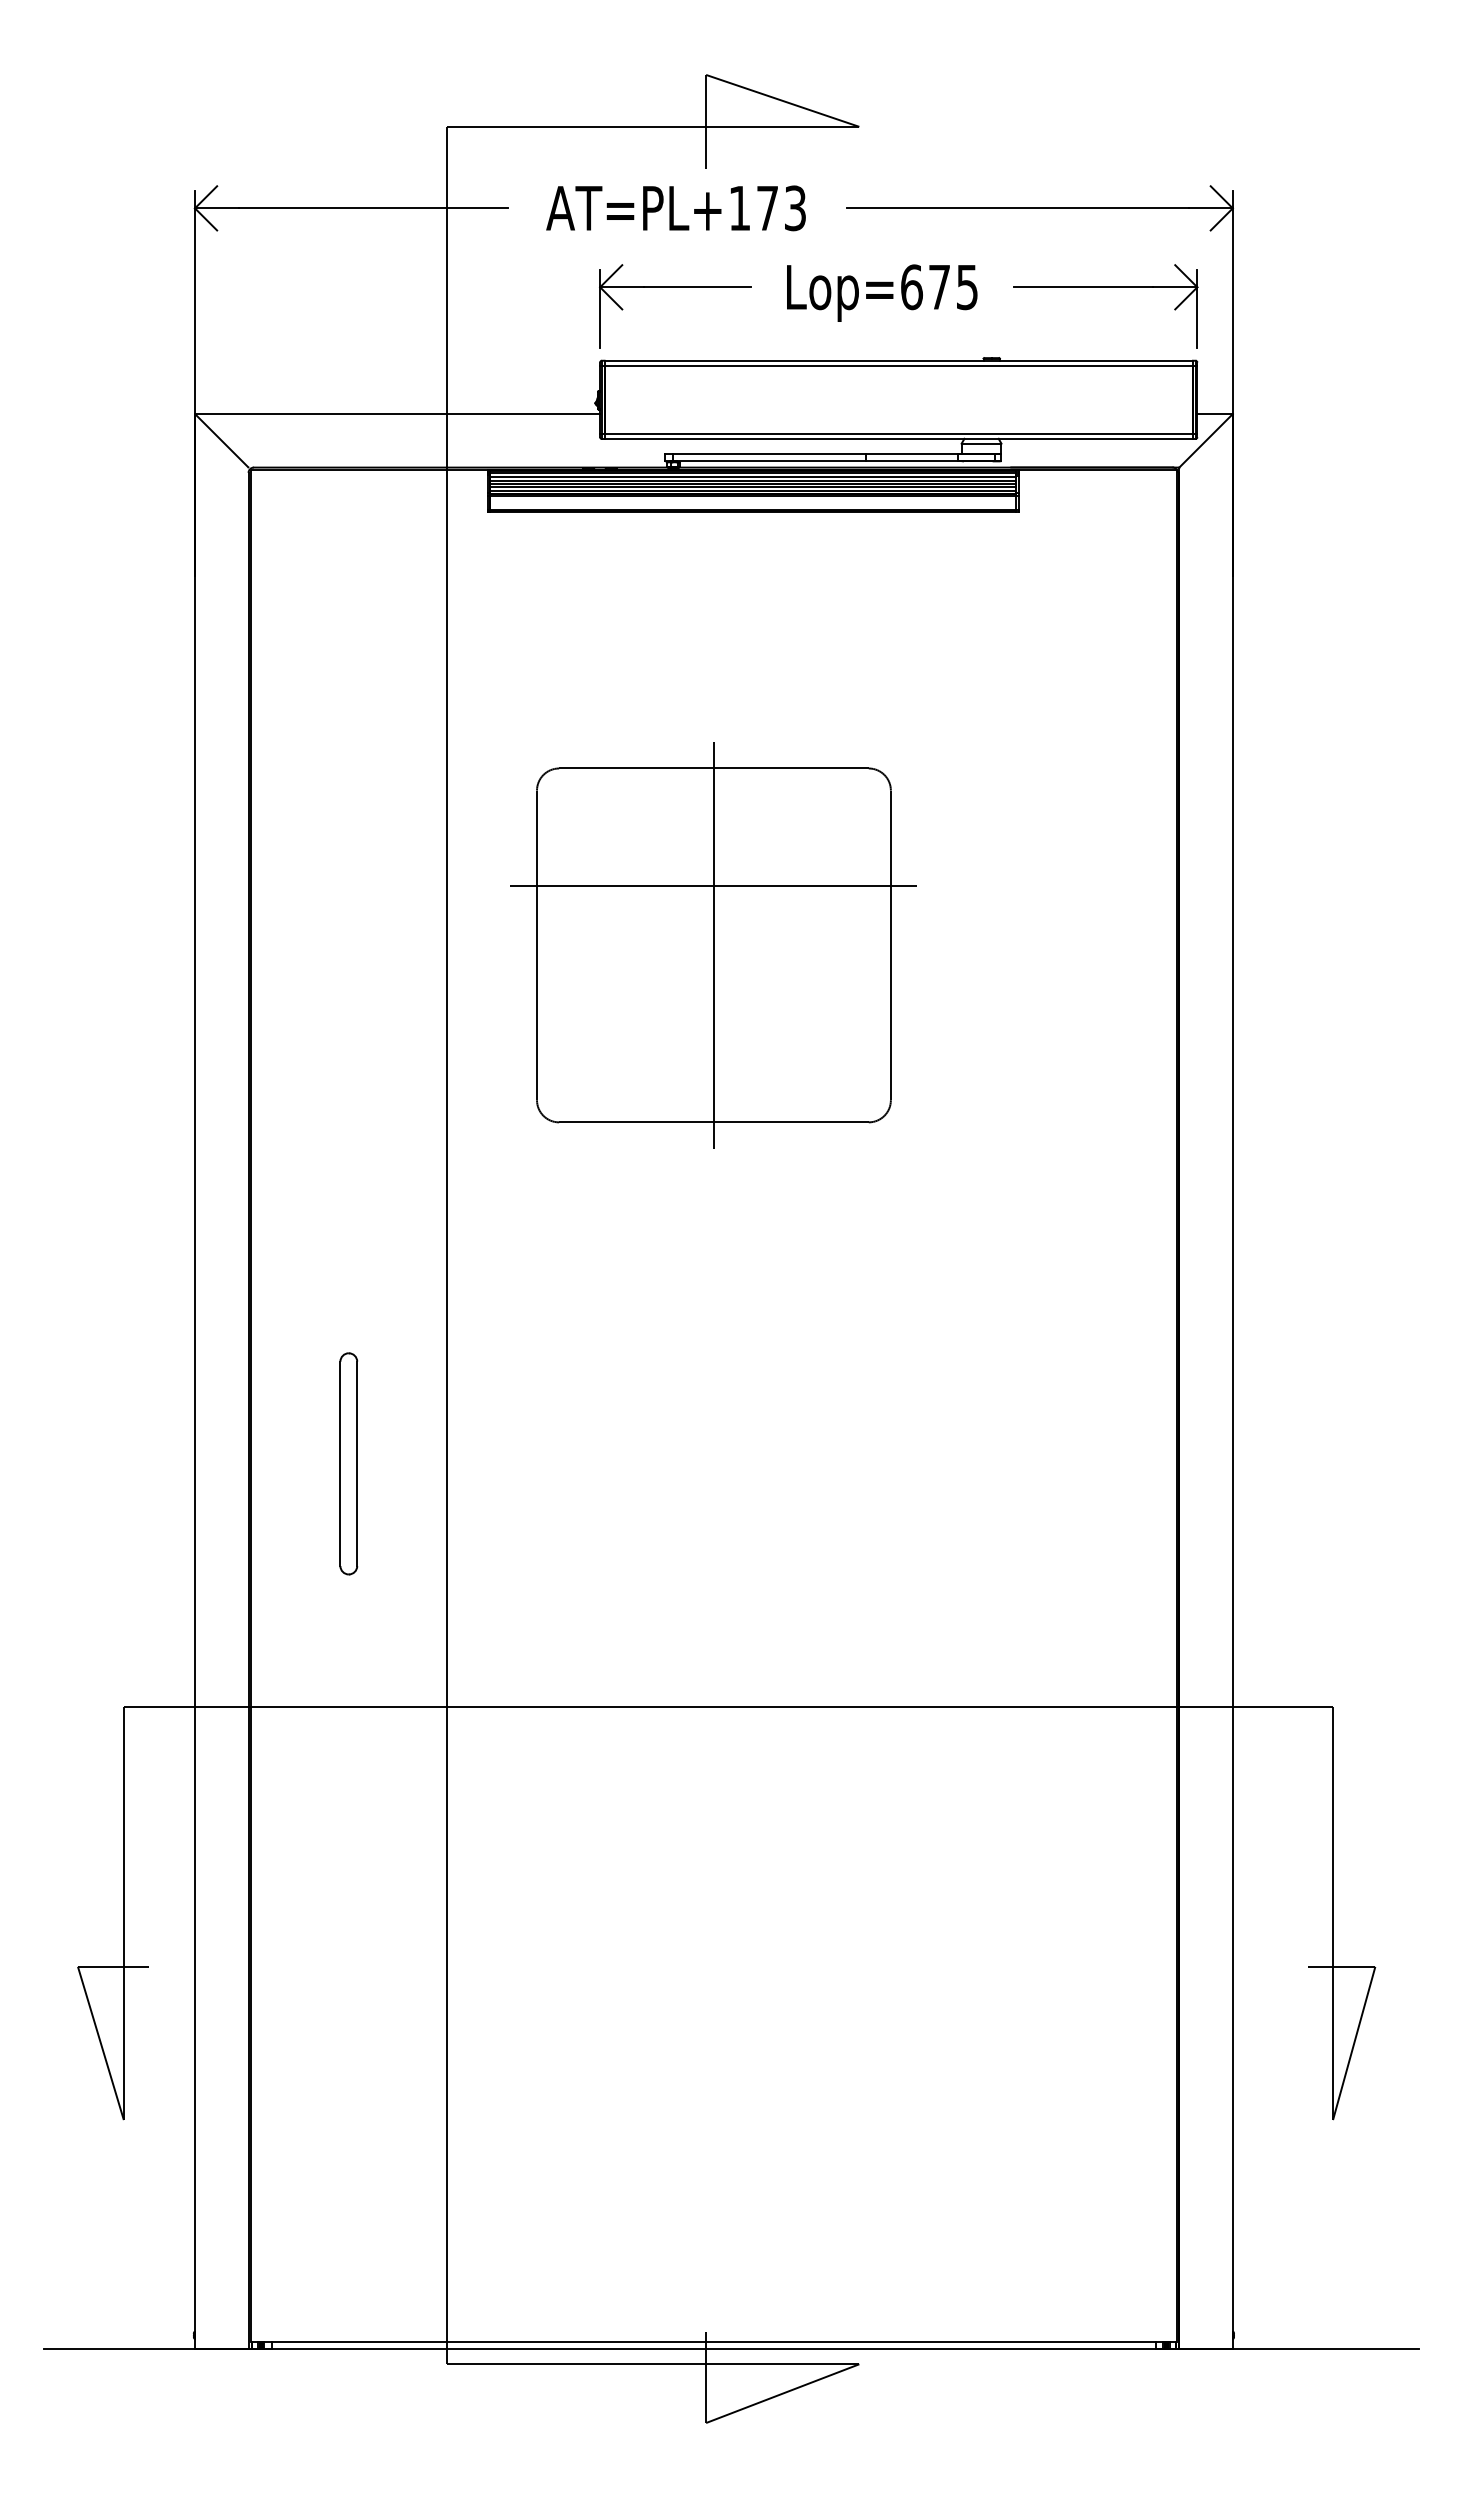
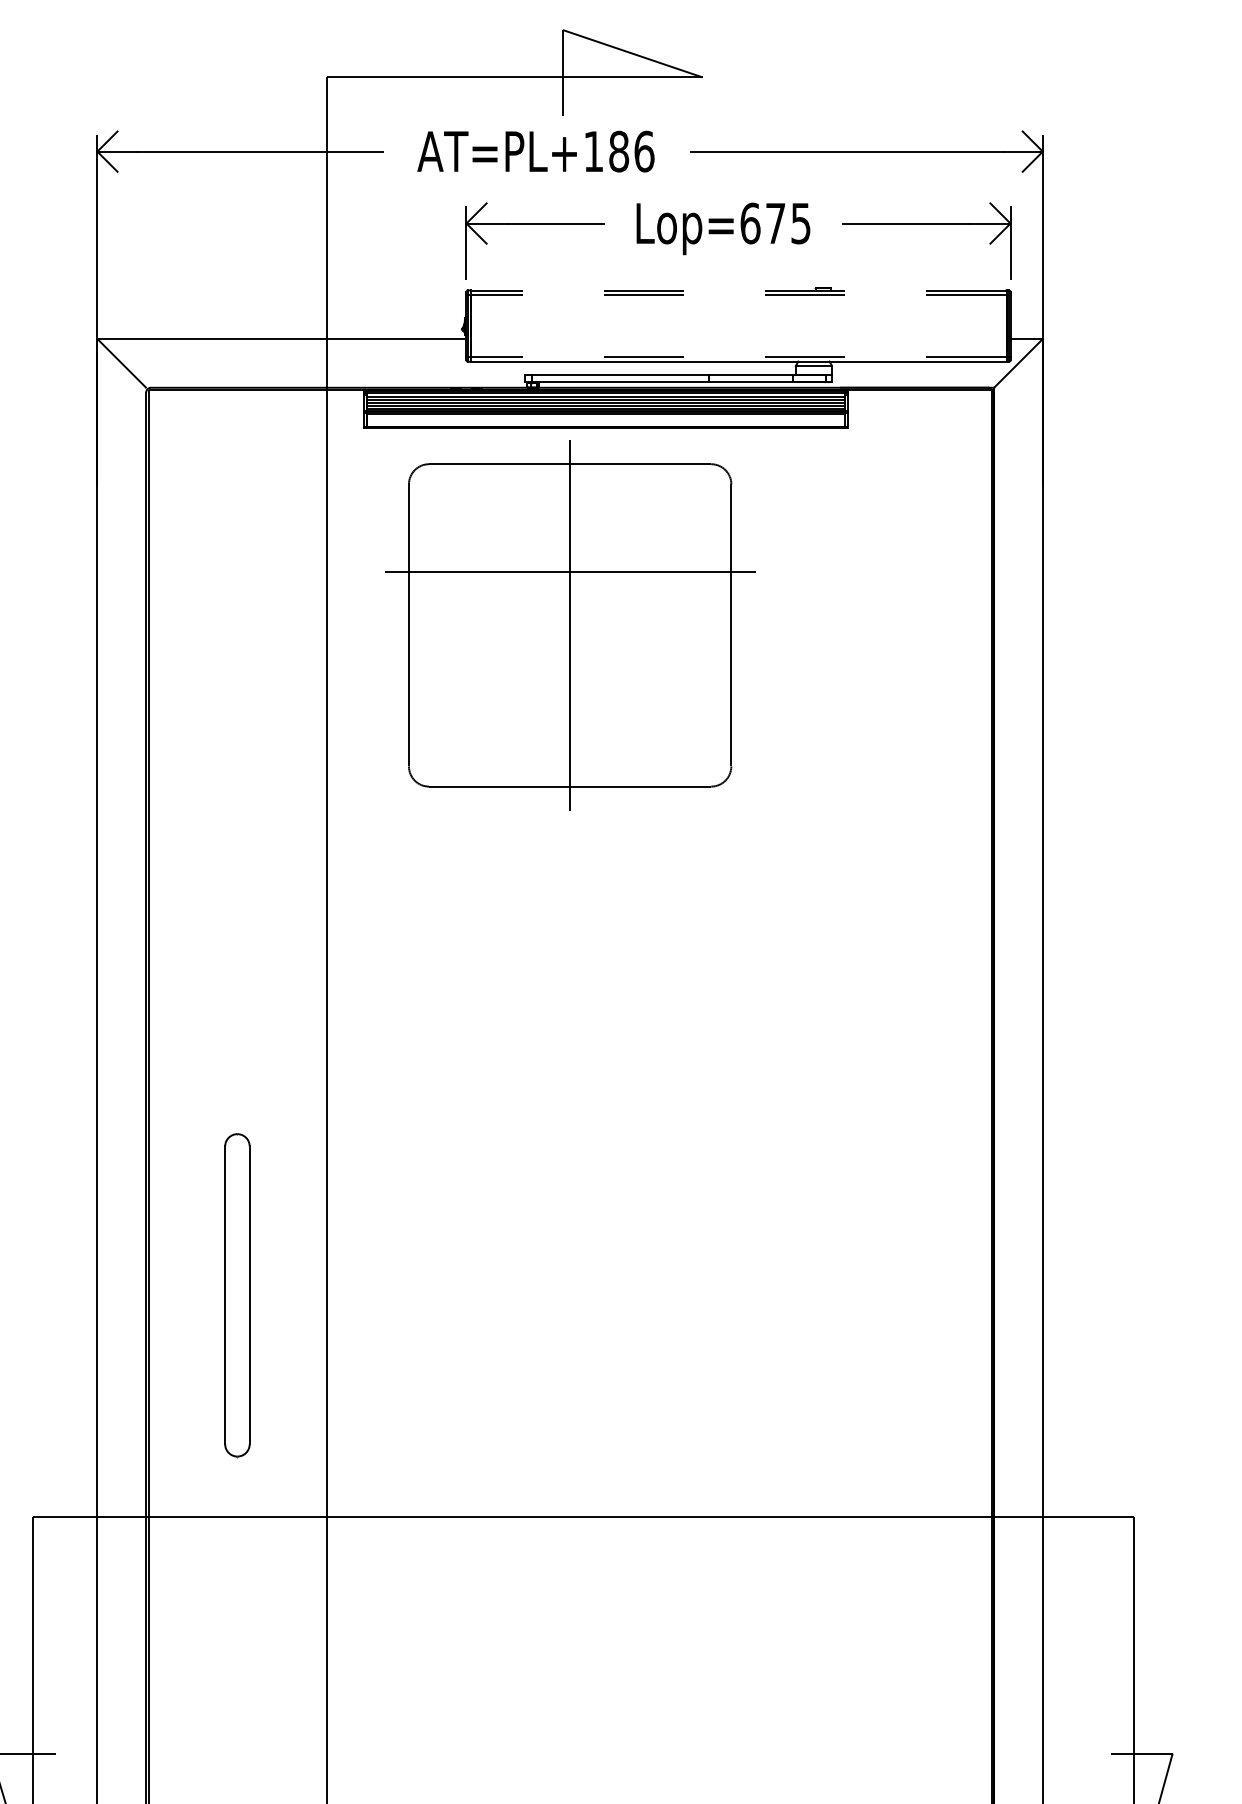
text: (781, 208) -> (631, 151), AT=PL+173 -> AT=PL+186
line: (898, 360) -> (738, 290), solid -> dashed
line: (898, 366) -> (738, 295), solid -> dashed
line: (898, 433) -> (738, 356), solid -> dashed
part: (713, 945) -> (569, 625), moved
part: (348, 1463) -> (237, 1295), size x1.6

